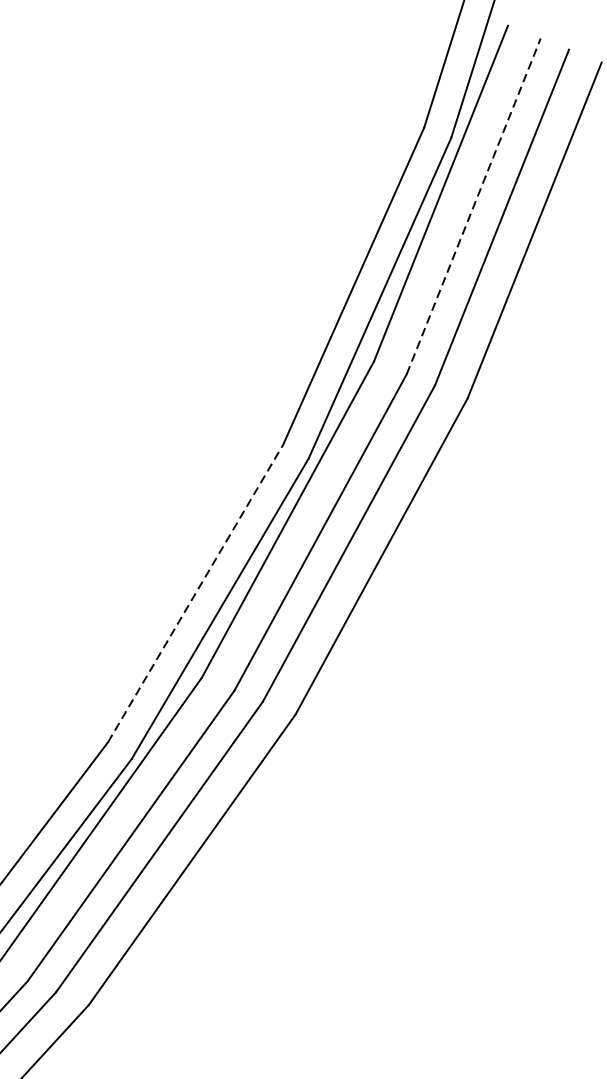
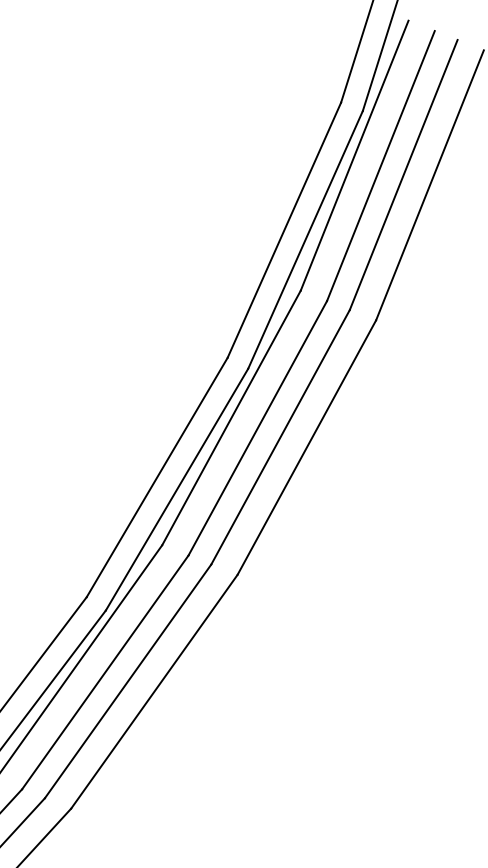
line: (474, 205) -> (381, 165), dashed -> solid
line: (195, 593) -> (157, 477), dashed -> solid

